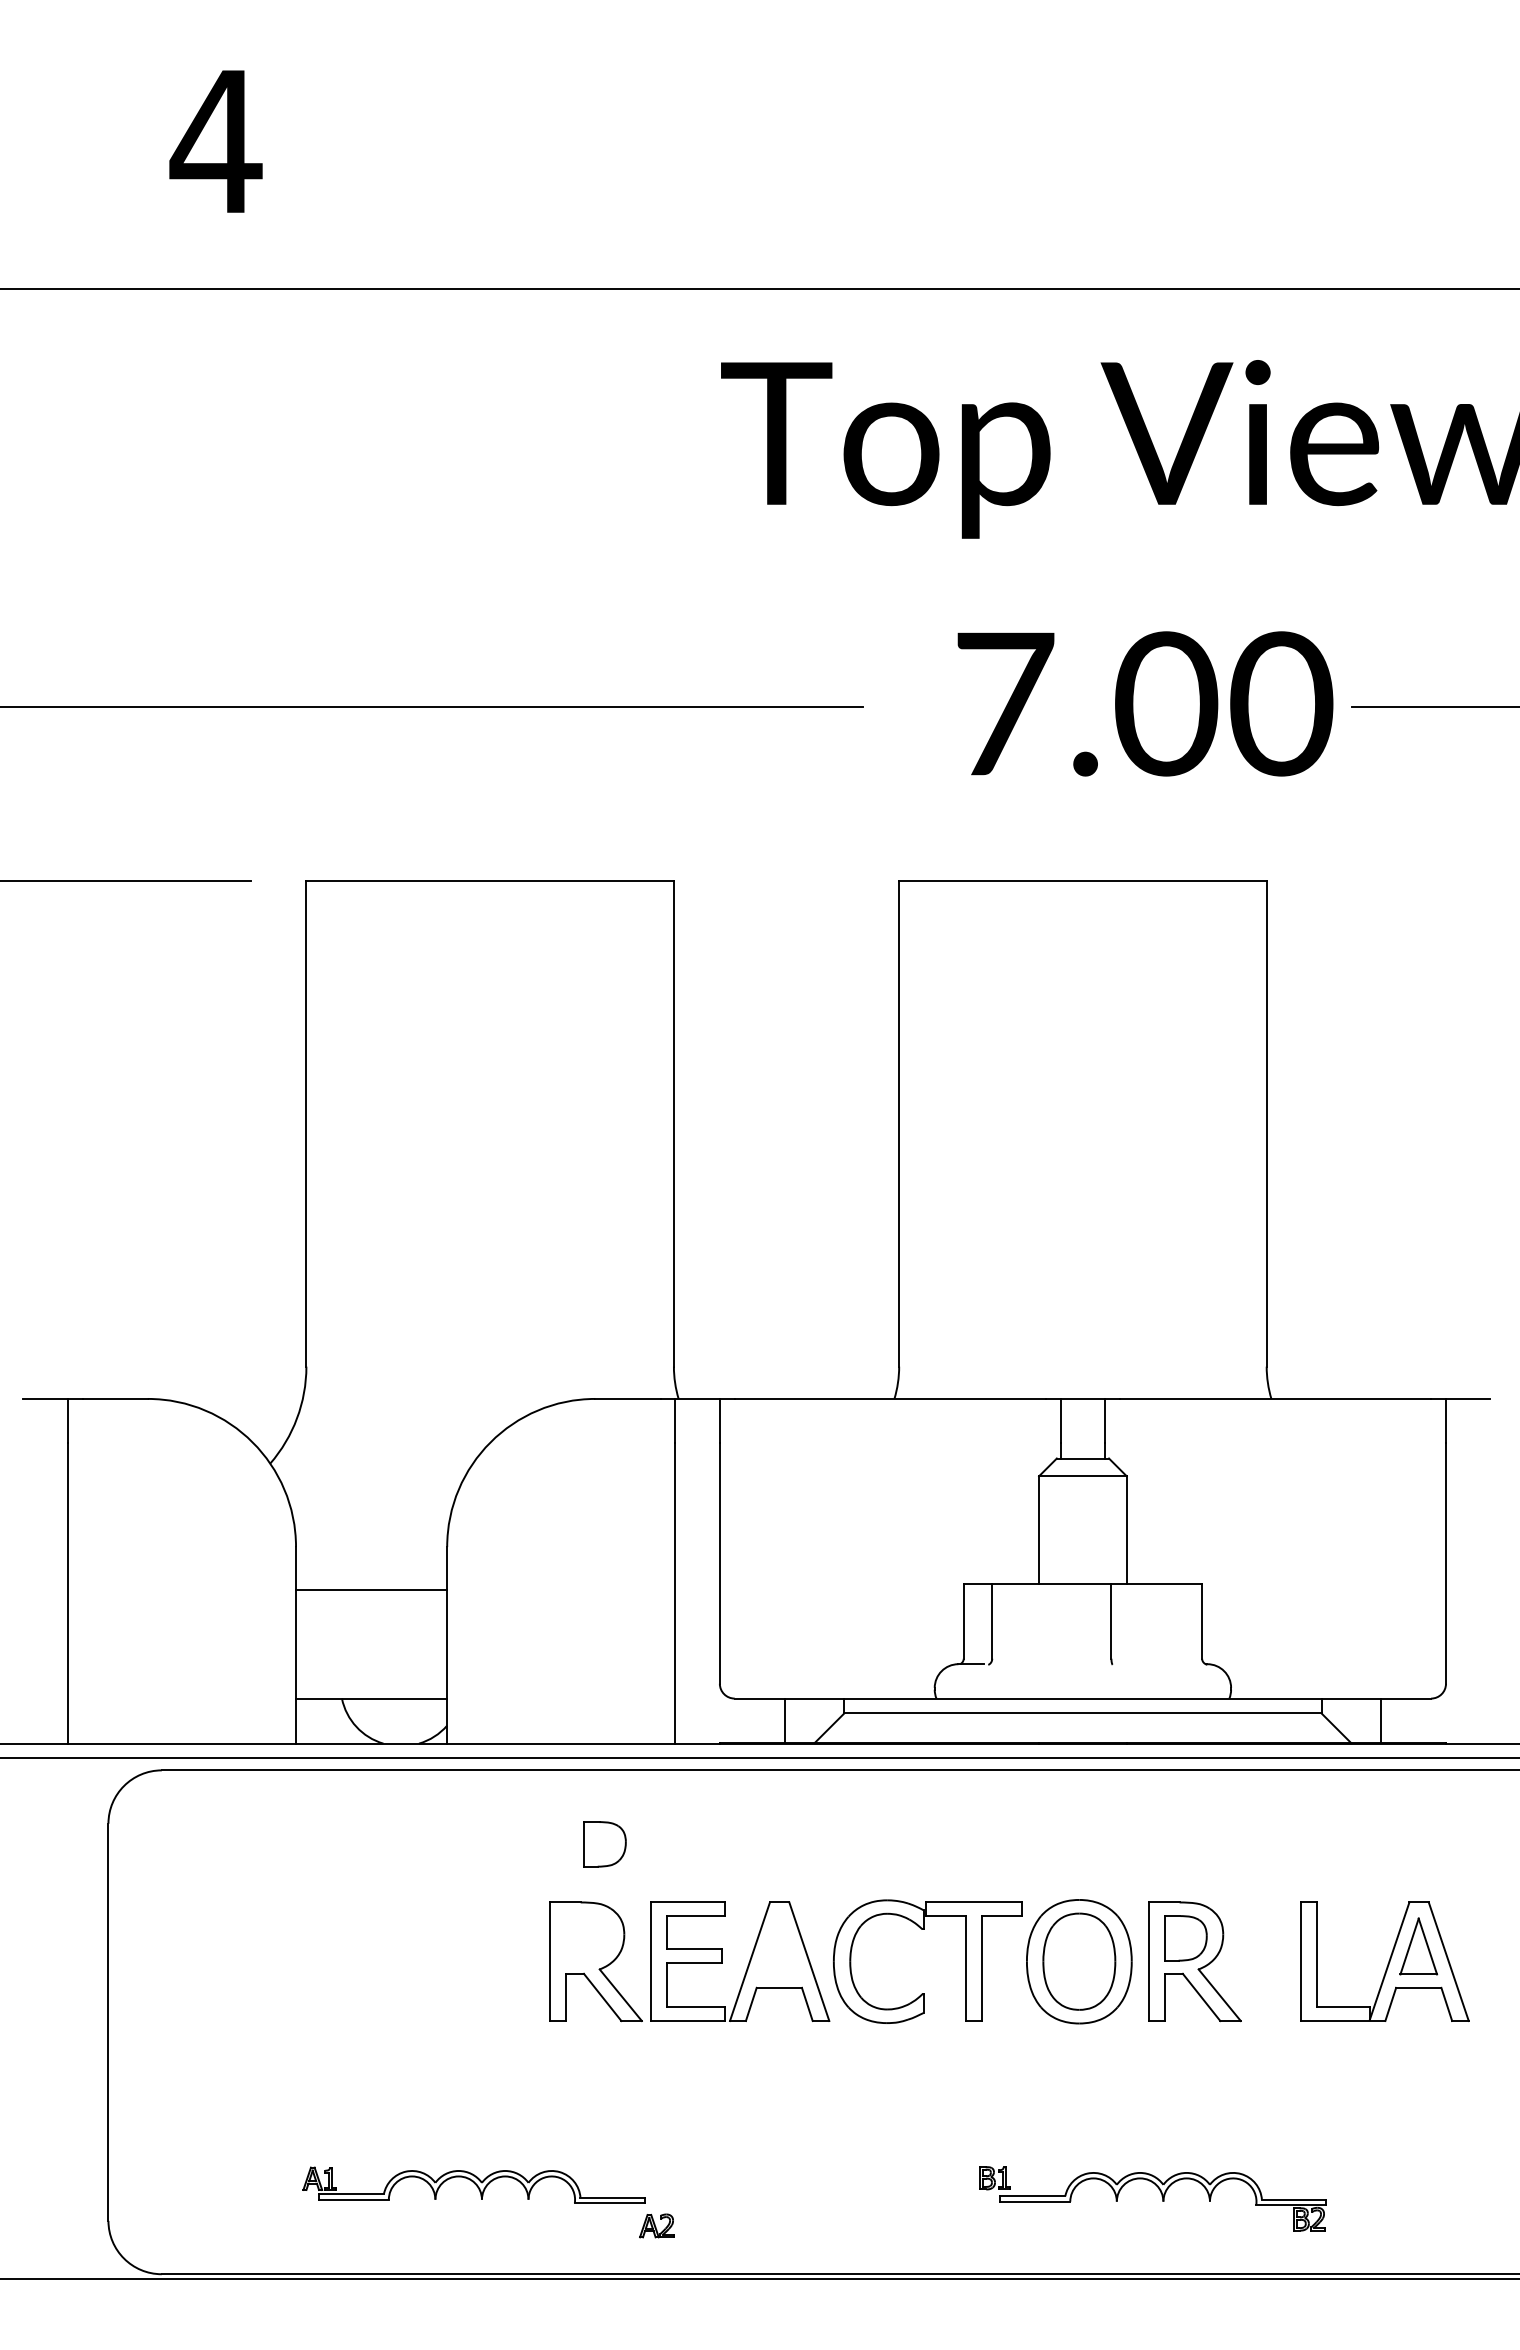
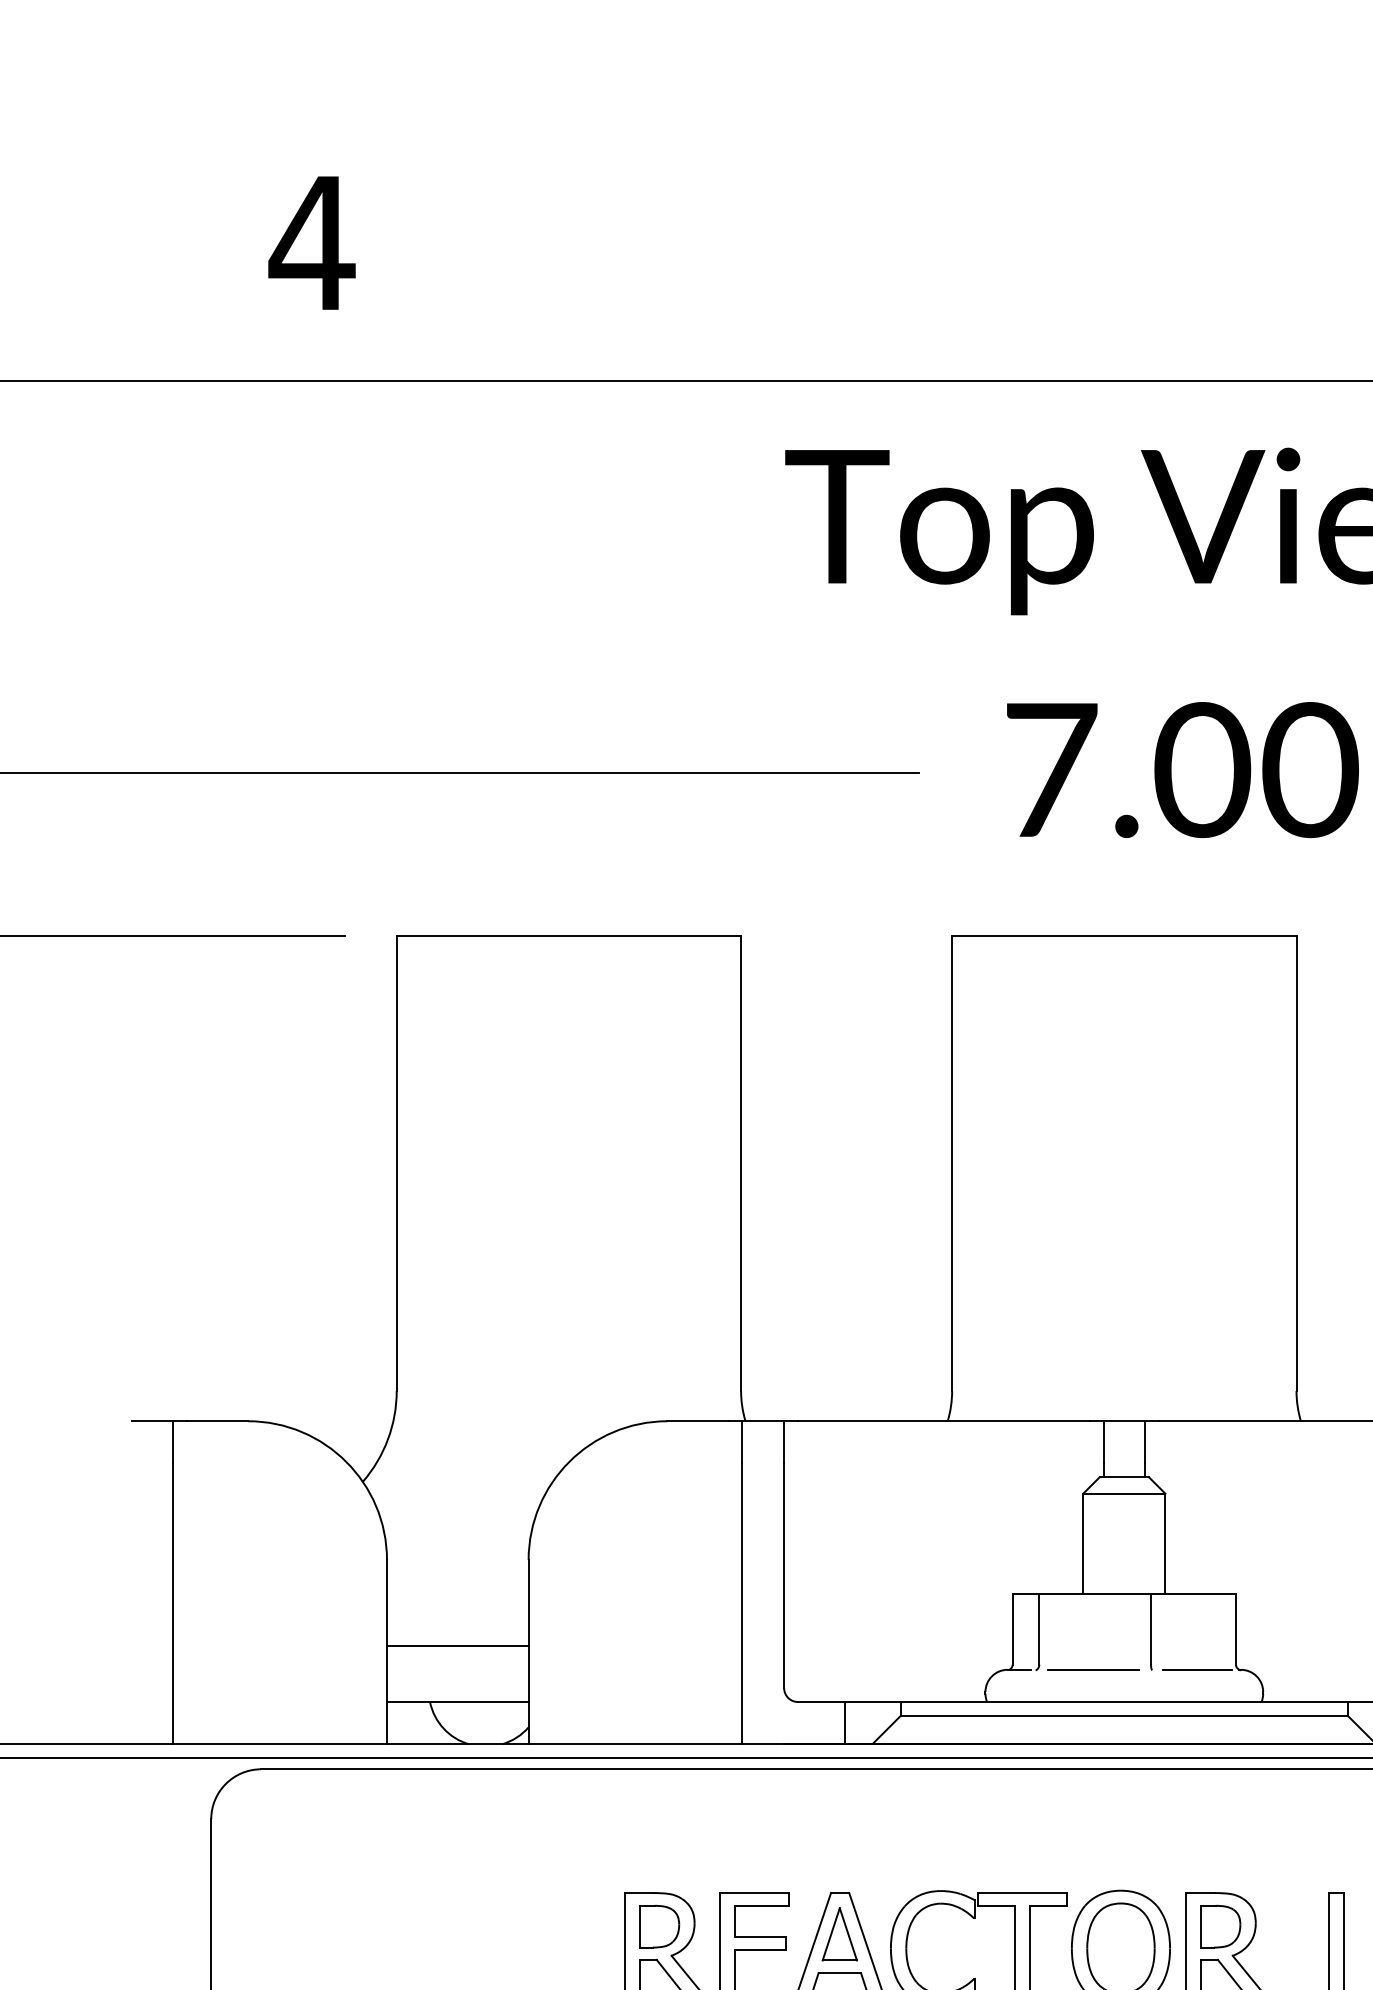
line: (371, 1590) -> (457, 1646), moved
line: (1050, 1663) -> (1093, 1669), added
line: (1160, 1664) -> (1197, 1670), added
part: (604, 1844) -> (659, 1926), moved
part: (779, 1946) -> (840, 1934), added

